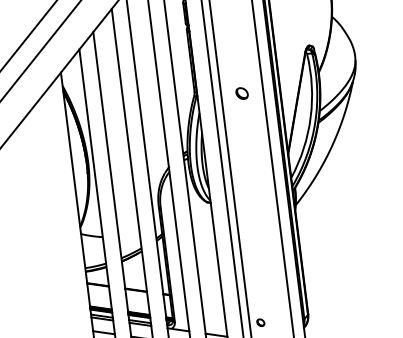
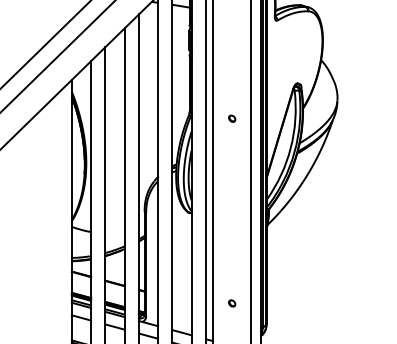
part: (242, 93) -> (232, 118), size x0.62
part: (261, 322) -> (232, 303), moved

